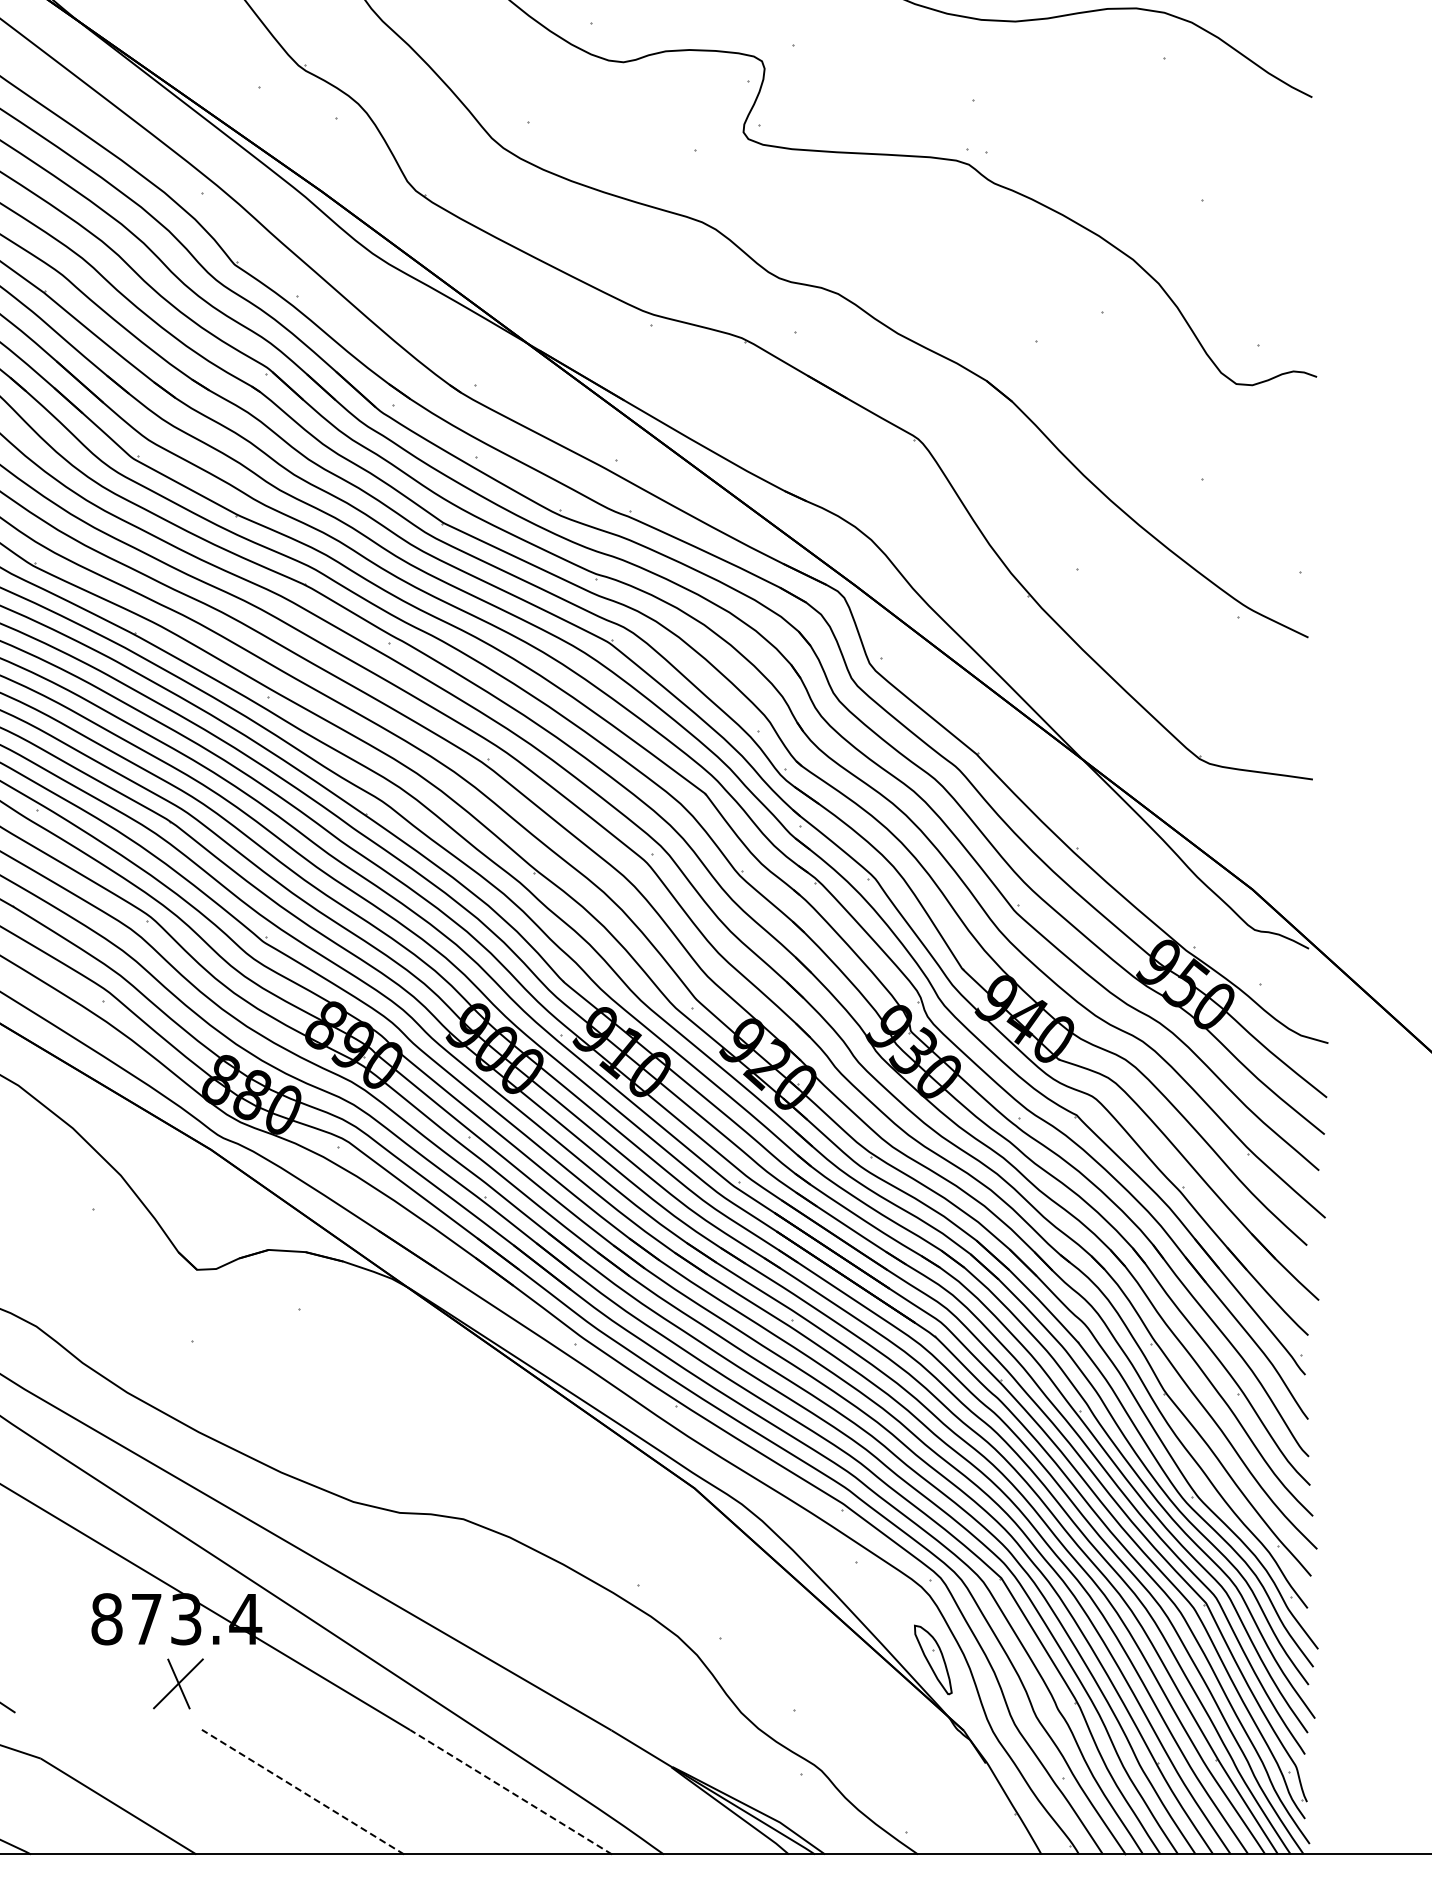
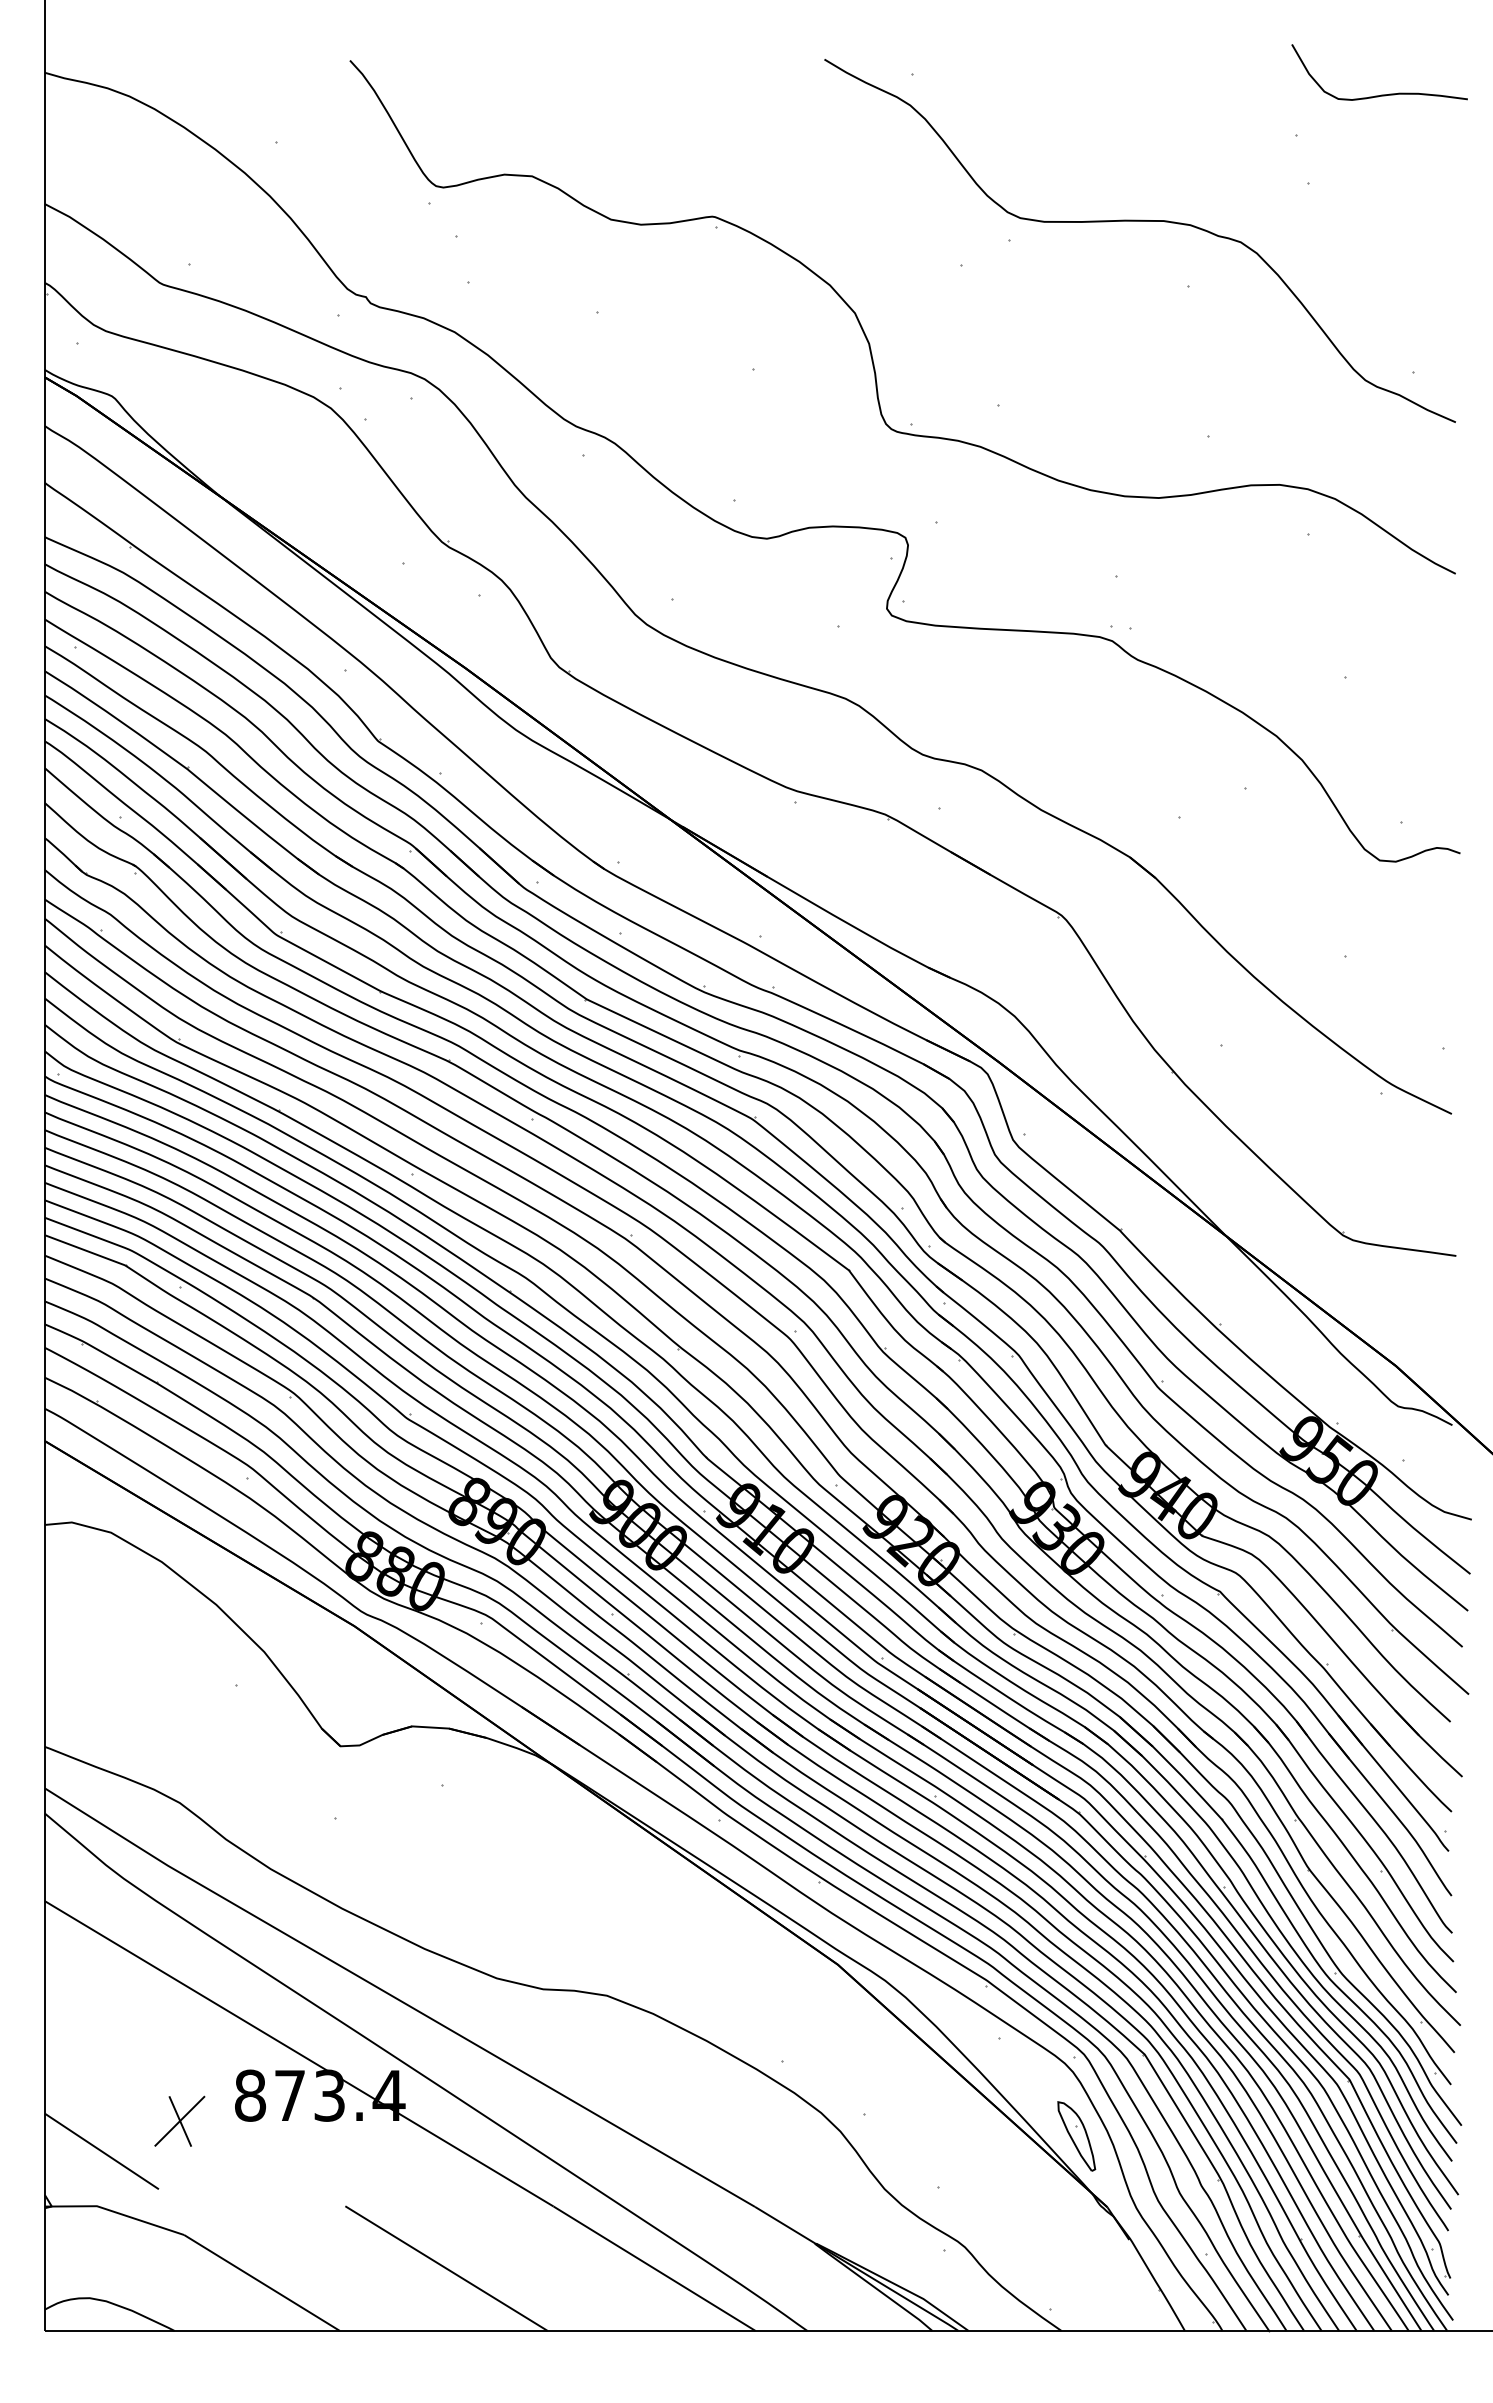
part: (178, 1683) -> (179, 2120), moved
line: (303, 1792) -> (446, 2268), dashed -> solid
line: (511, 1792) -> (654, 2268), dashed -> solid

